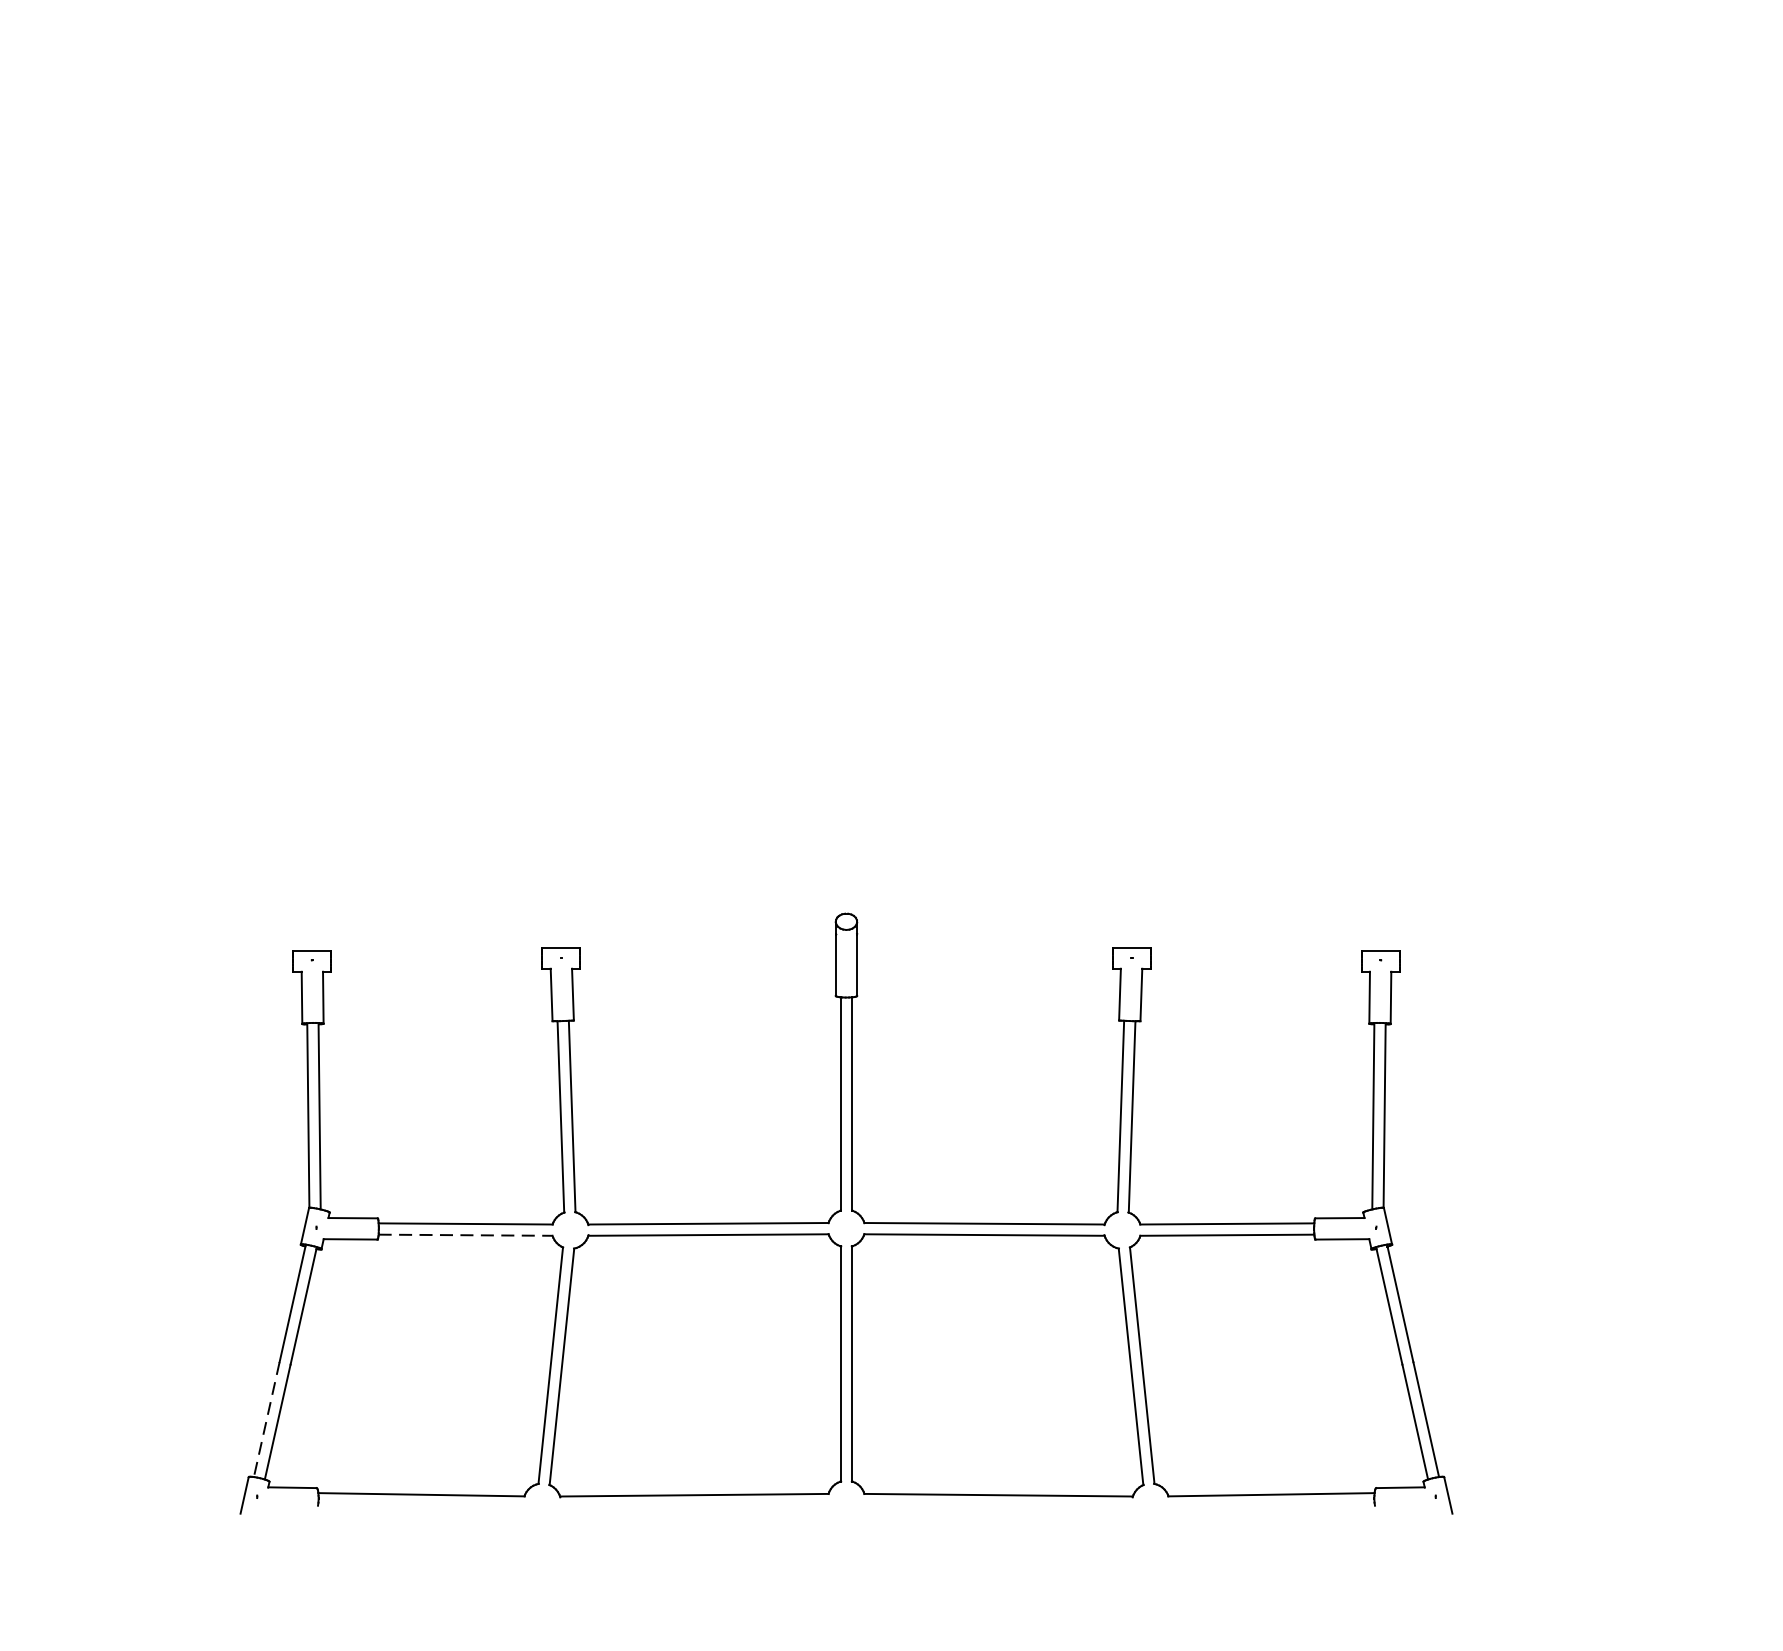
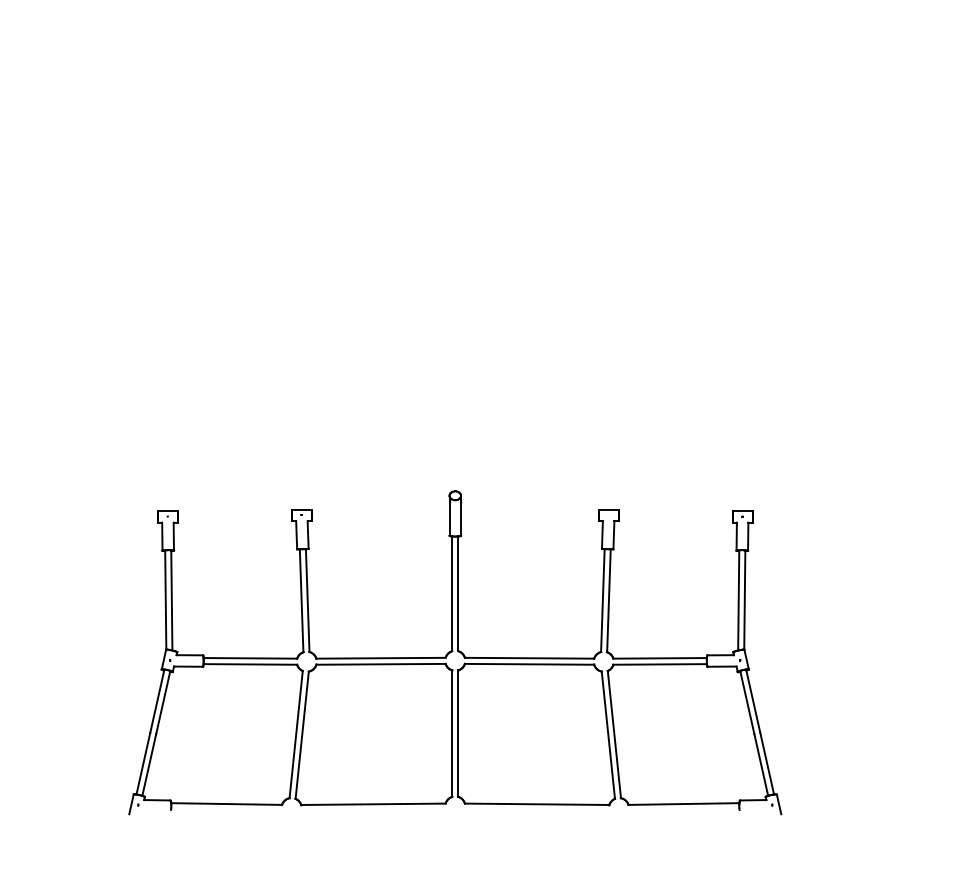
line: (465, 1235) -> (250, 664), dashed -> solid
line: (266, 1419) -> (143, 763), dashed -> solid

